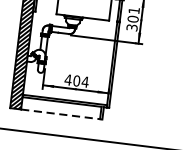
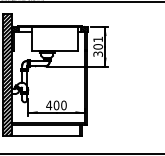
text: (84, 82) -> (63, 105), 404 -> 400
line: (62, 114) -> (47, 135), dashed -> solid

